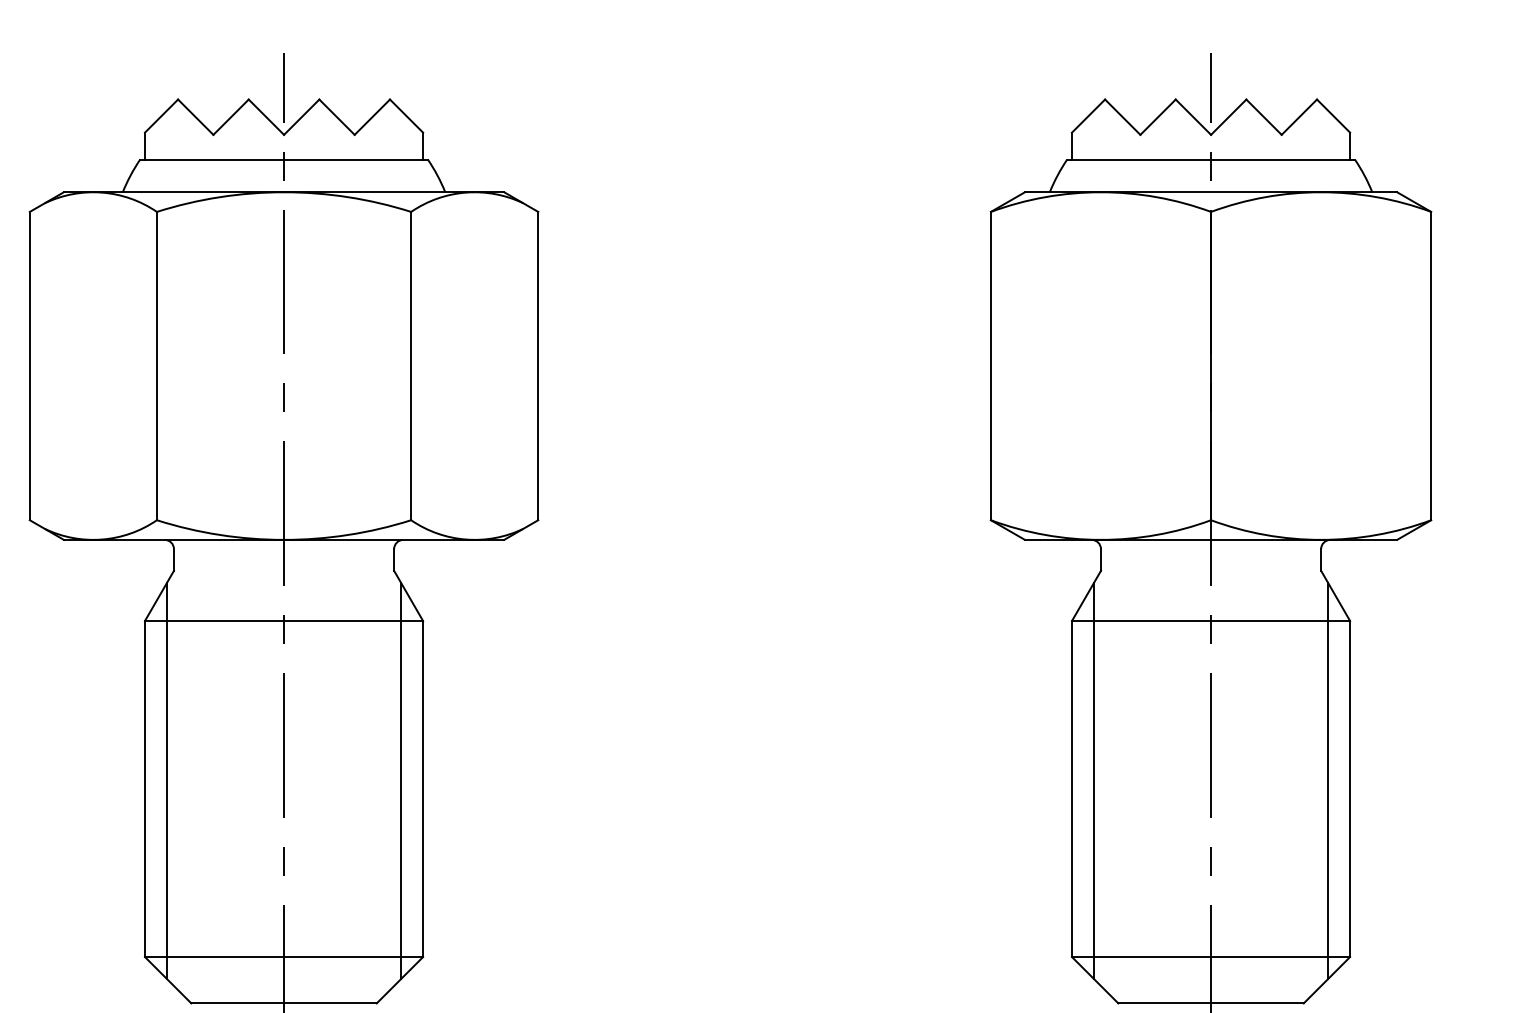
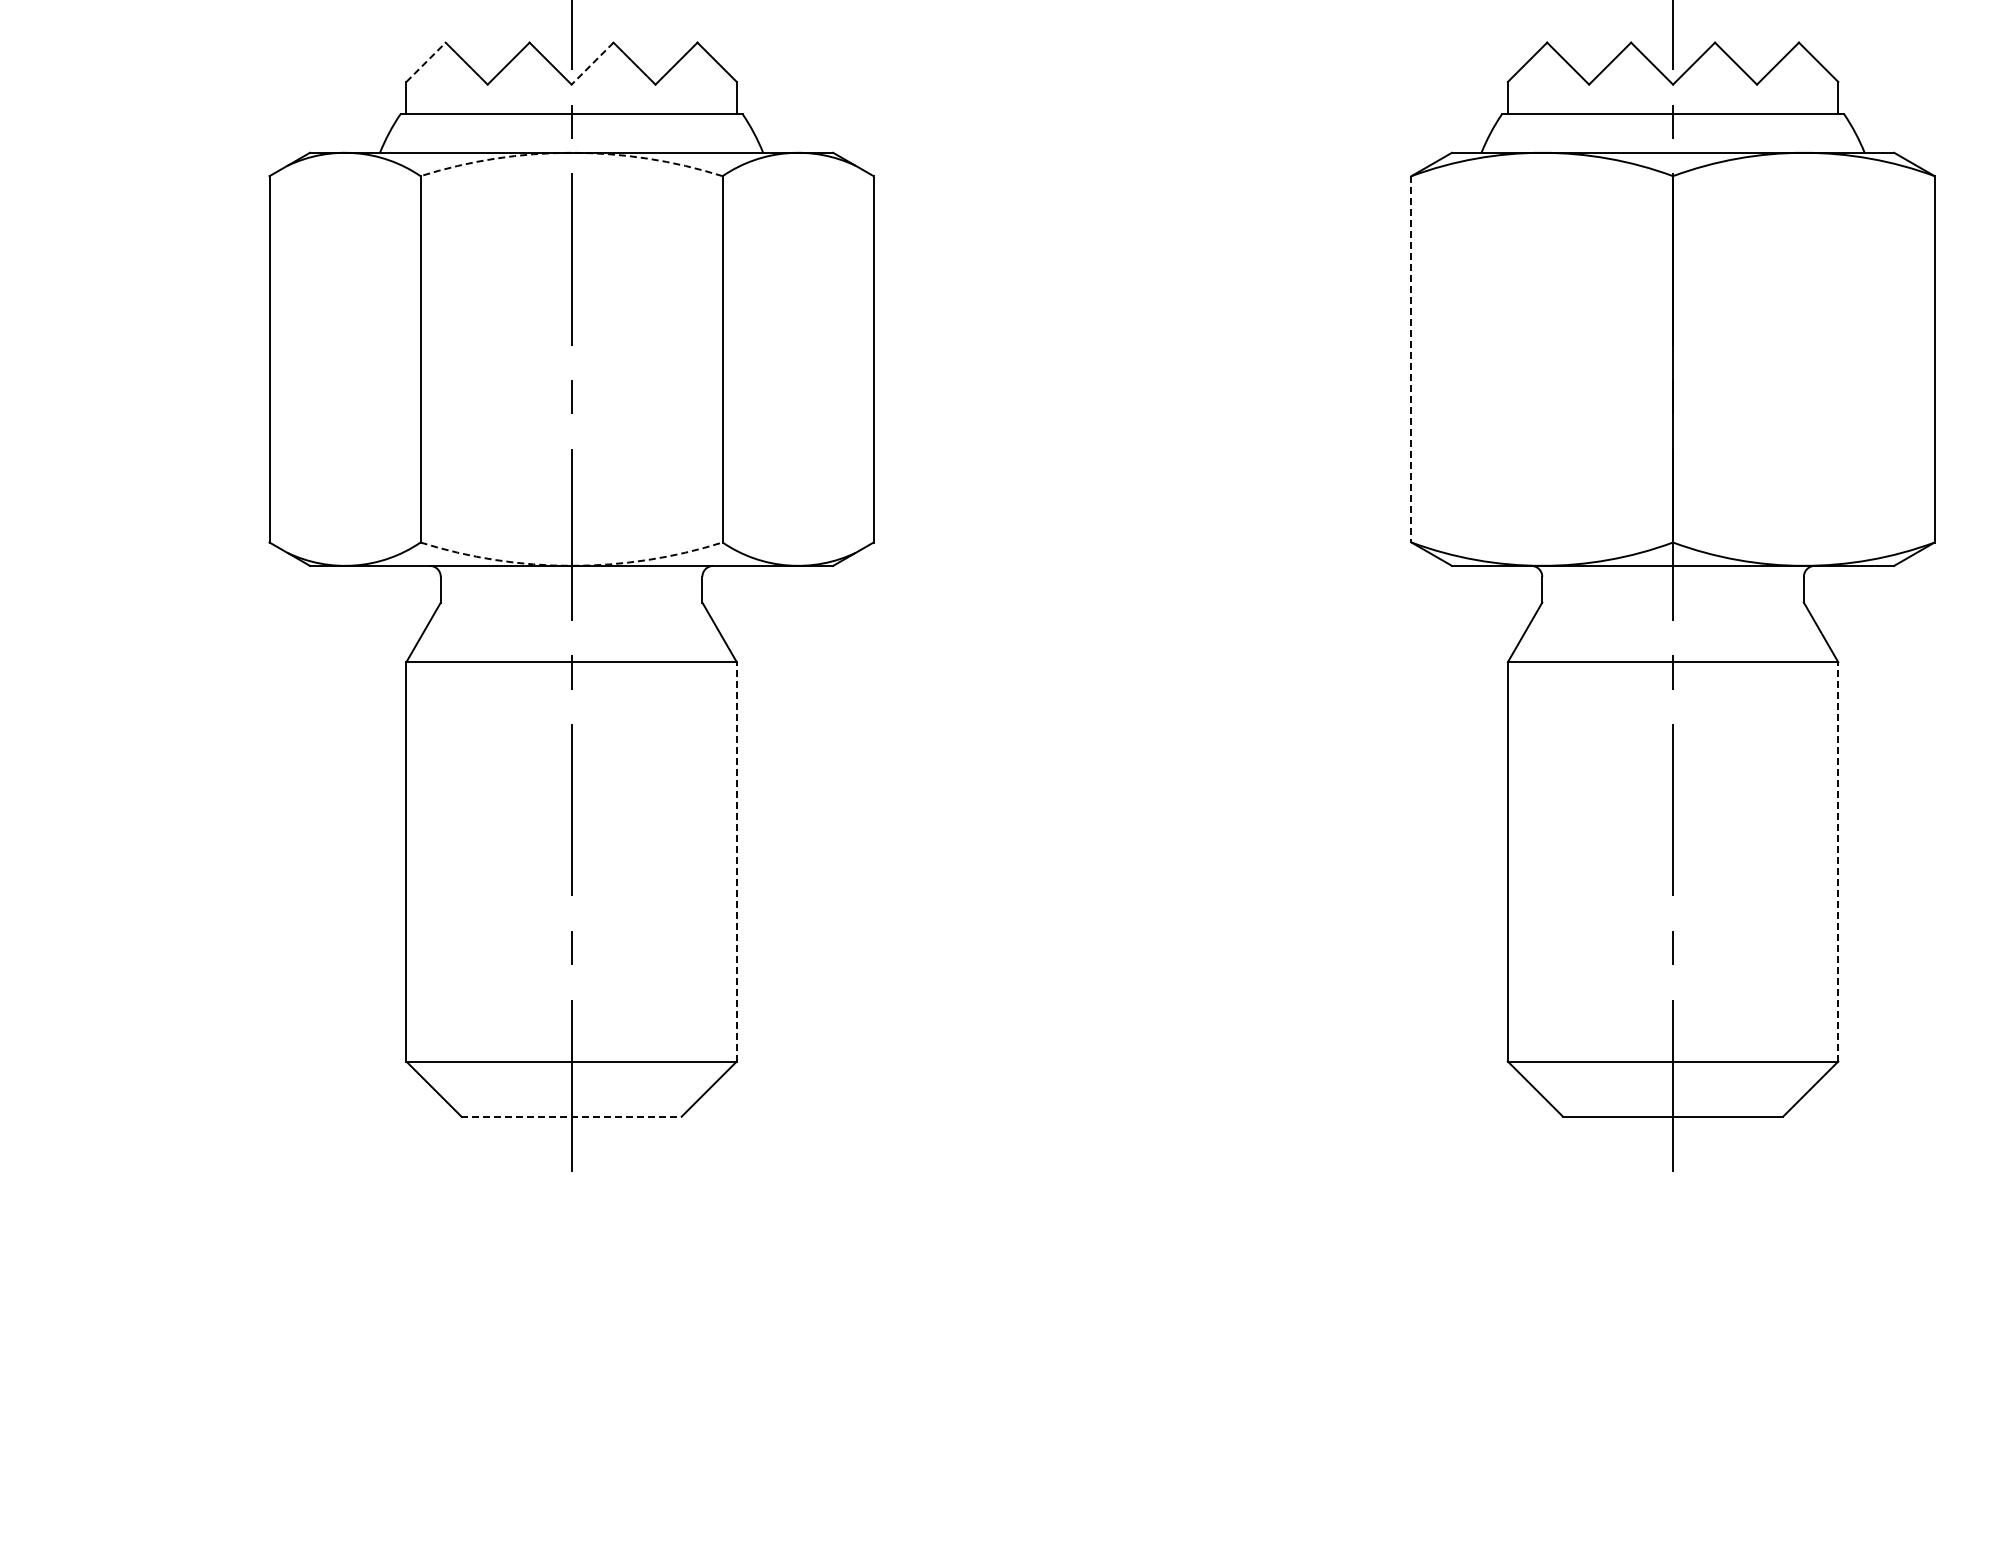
line: (161, 116) -> (426, 62), solid -> dashed
line: (301, 117) -> (592, 63), solid -> dashed
arc: (283, 192) -> (571, 152), solid -> dashed
line: (990, 366) -> (1411, 359), solid -> dashed
arc: (283, 539) -> (571, 565), solid -> dashed
line: (166, 781) -> (432, 852), removed
line: (400, 781) -> (710, 852), removed
line: (1093, 781) -> (1533, 852), removed
line: (1328, 781) -> (1812, 852), removed
line: (422, 788) -> (736, 861), solid -> dashed
line: (1350, 788) -> (1838, 861), solid -> dashed
line: (284, 1003) -> (572, 1116), solid -> dashed

